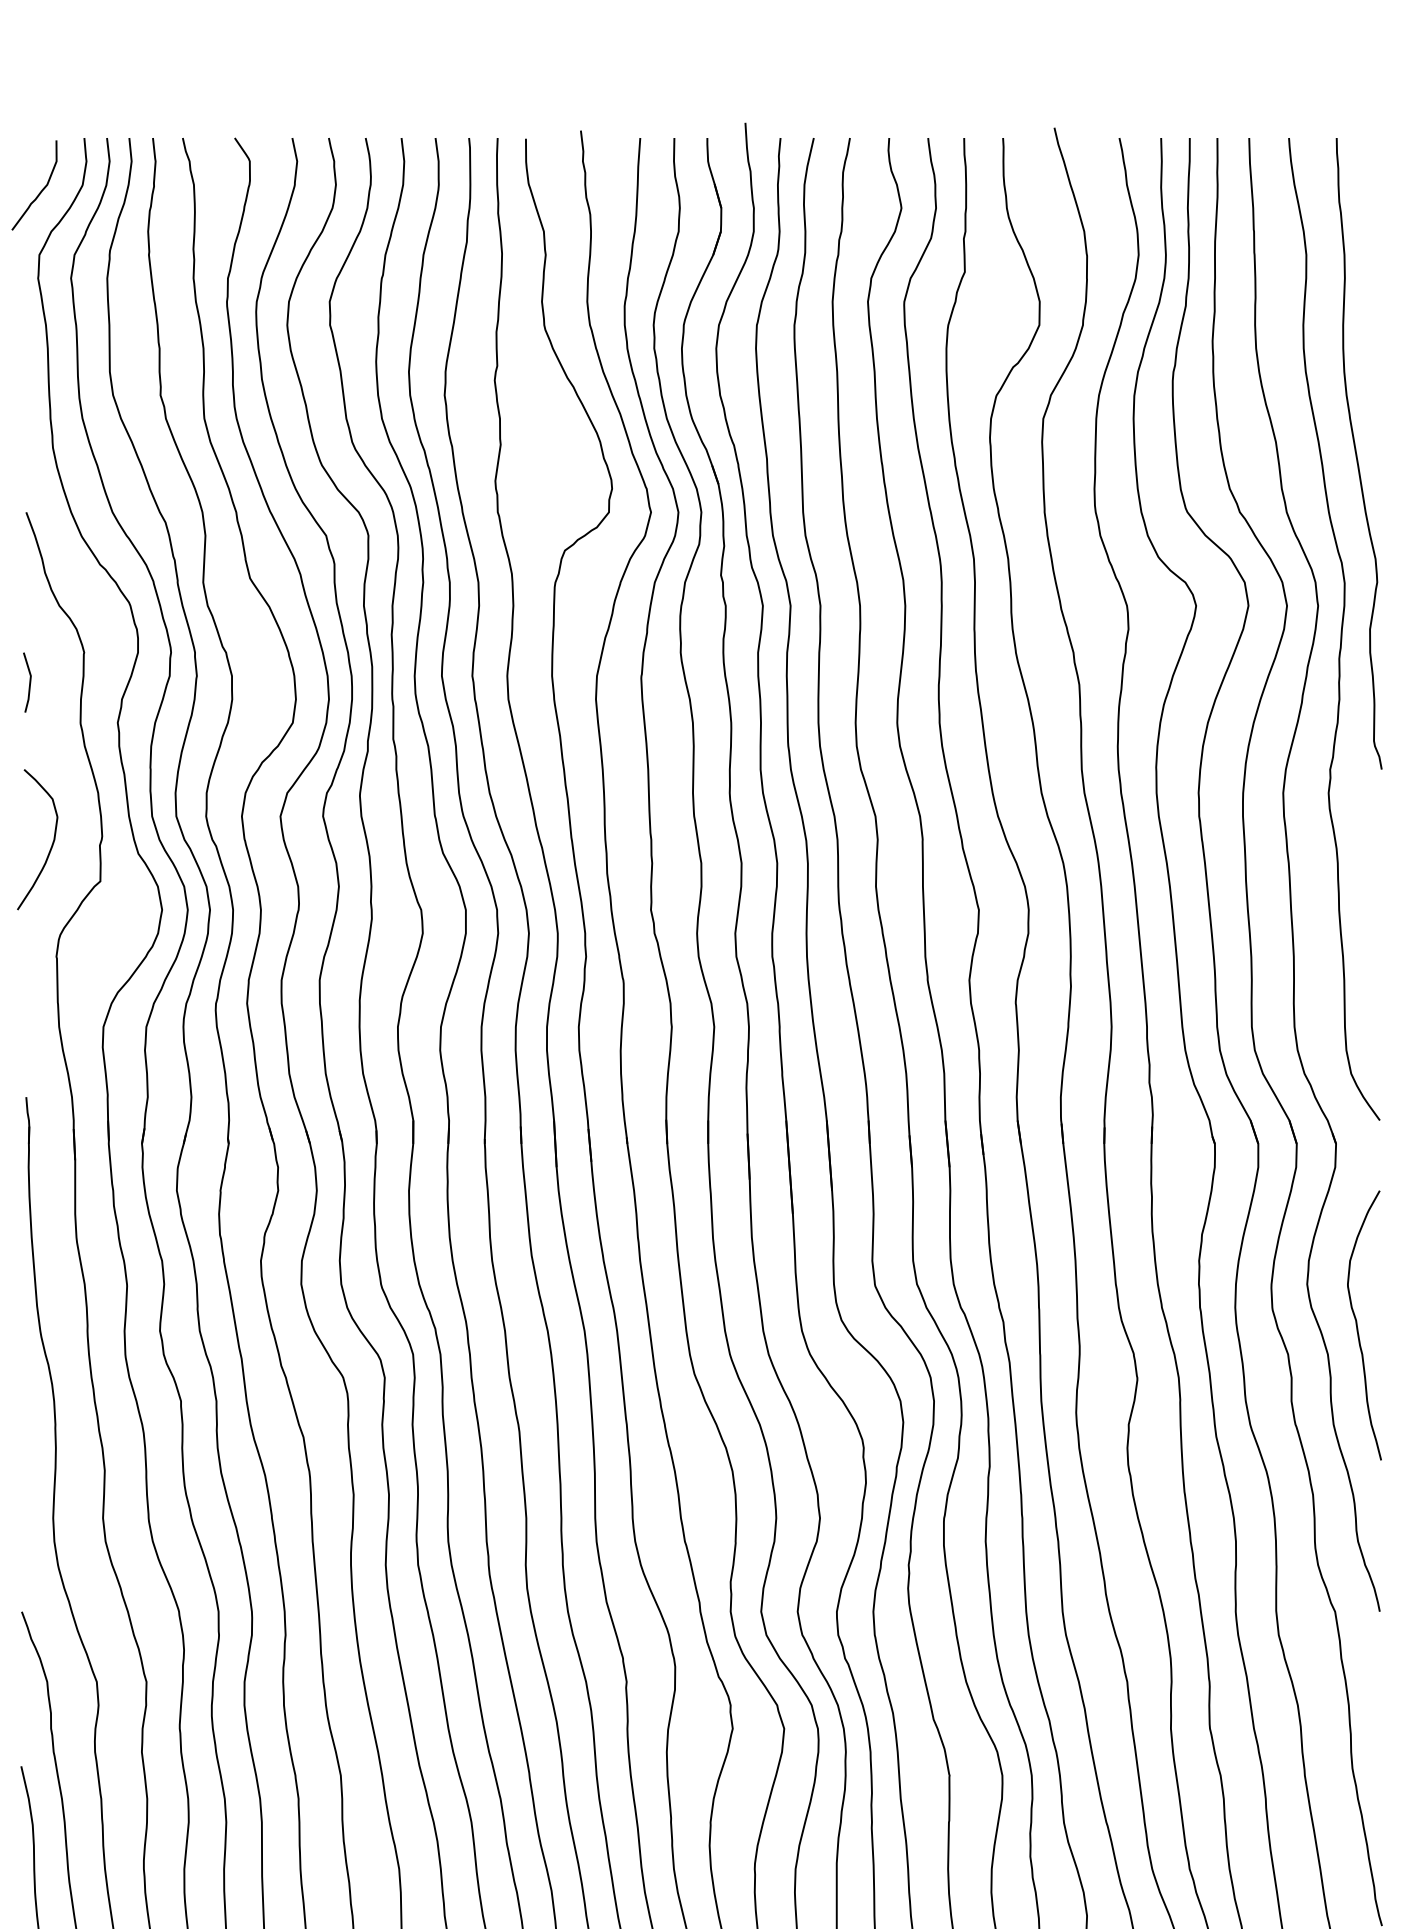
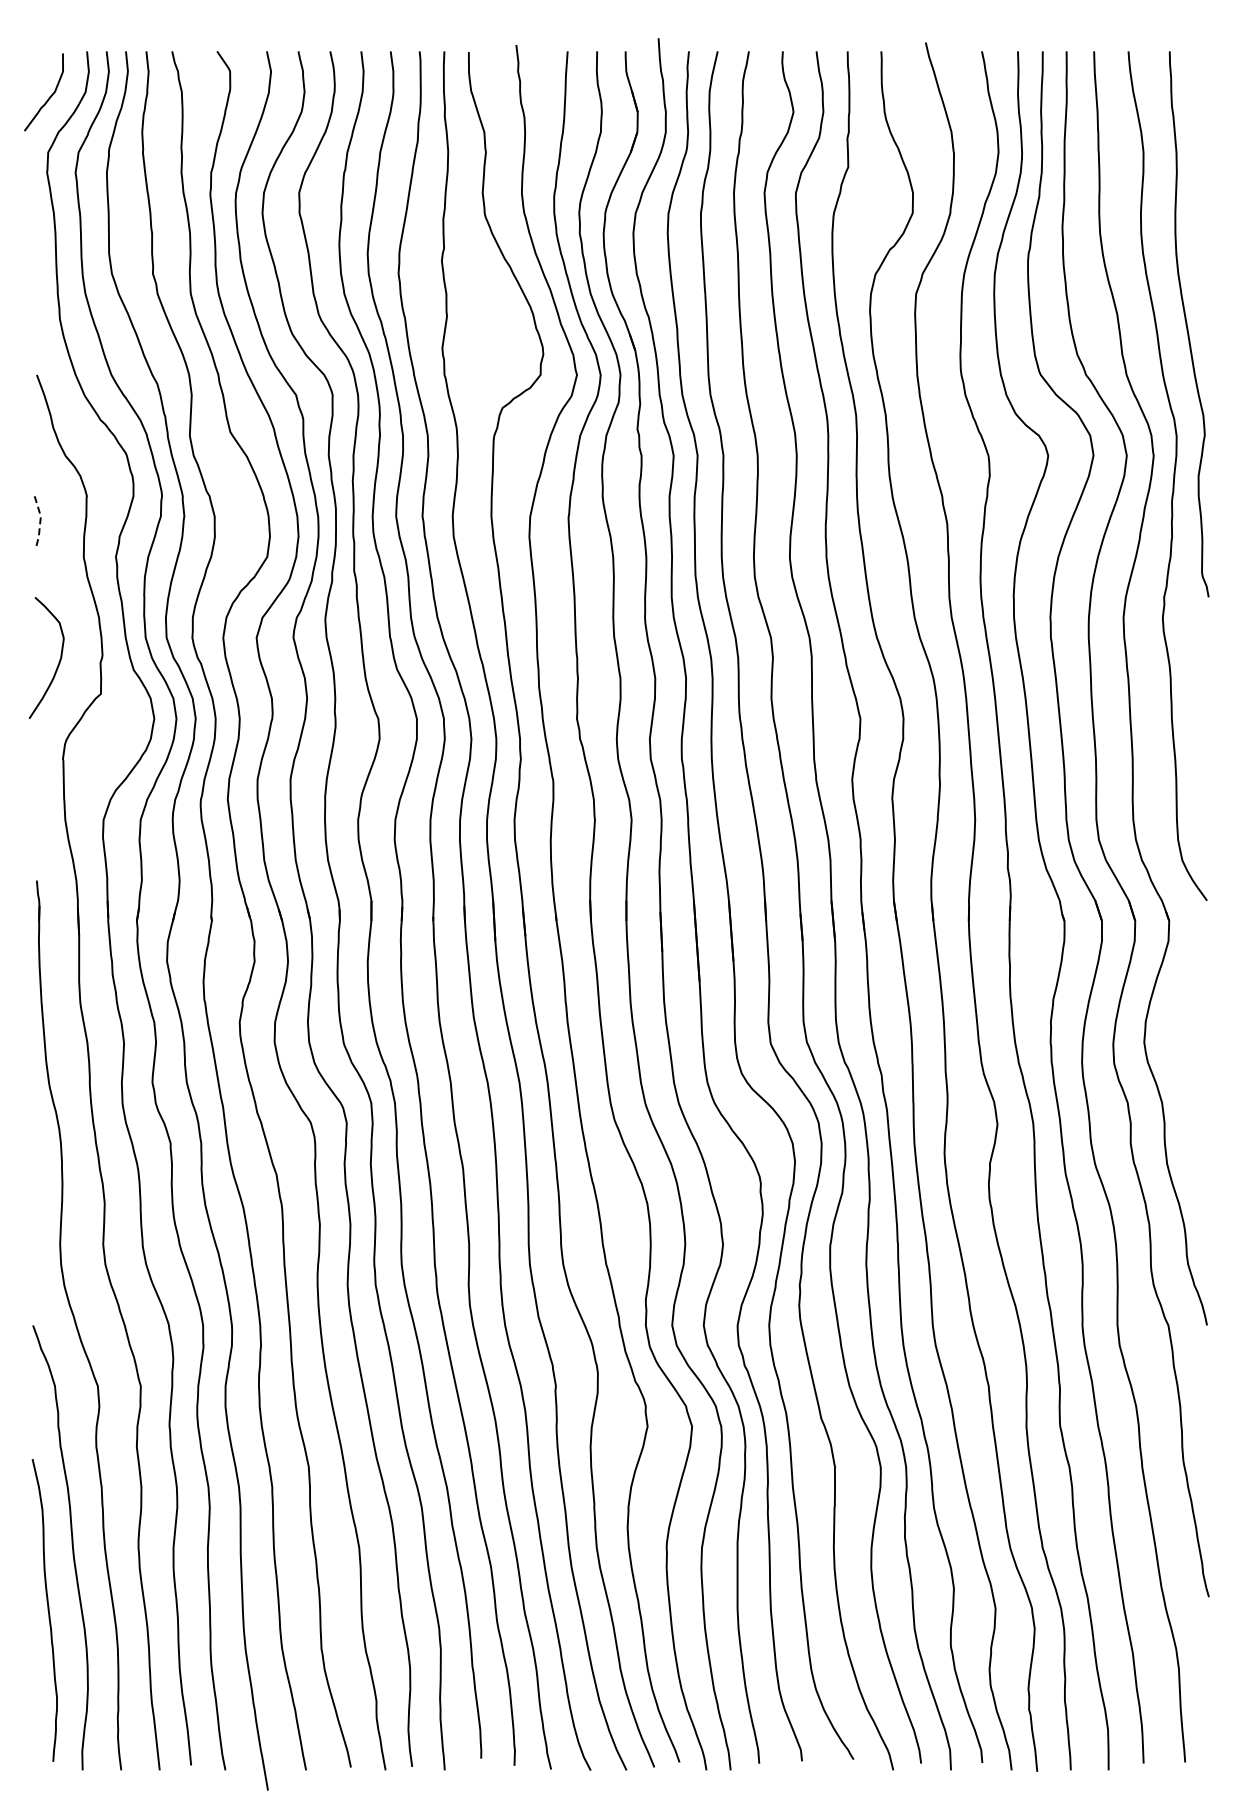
line: (30, 682) -> (40, 522), solid -> dashed
curve: (1358, 1326) -> (1188, 1078), removed

